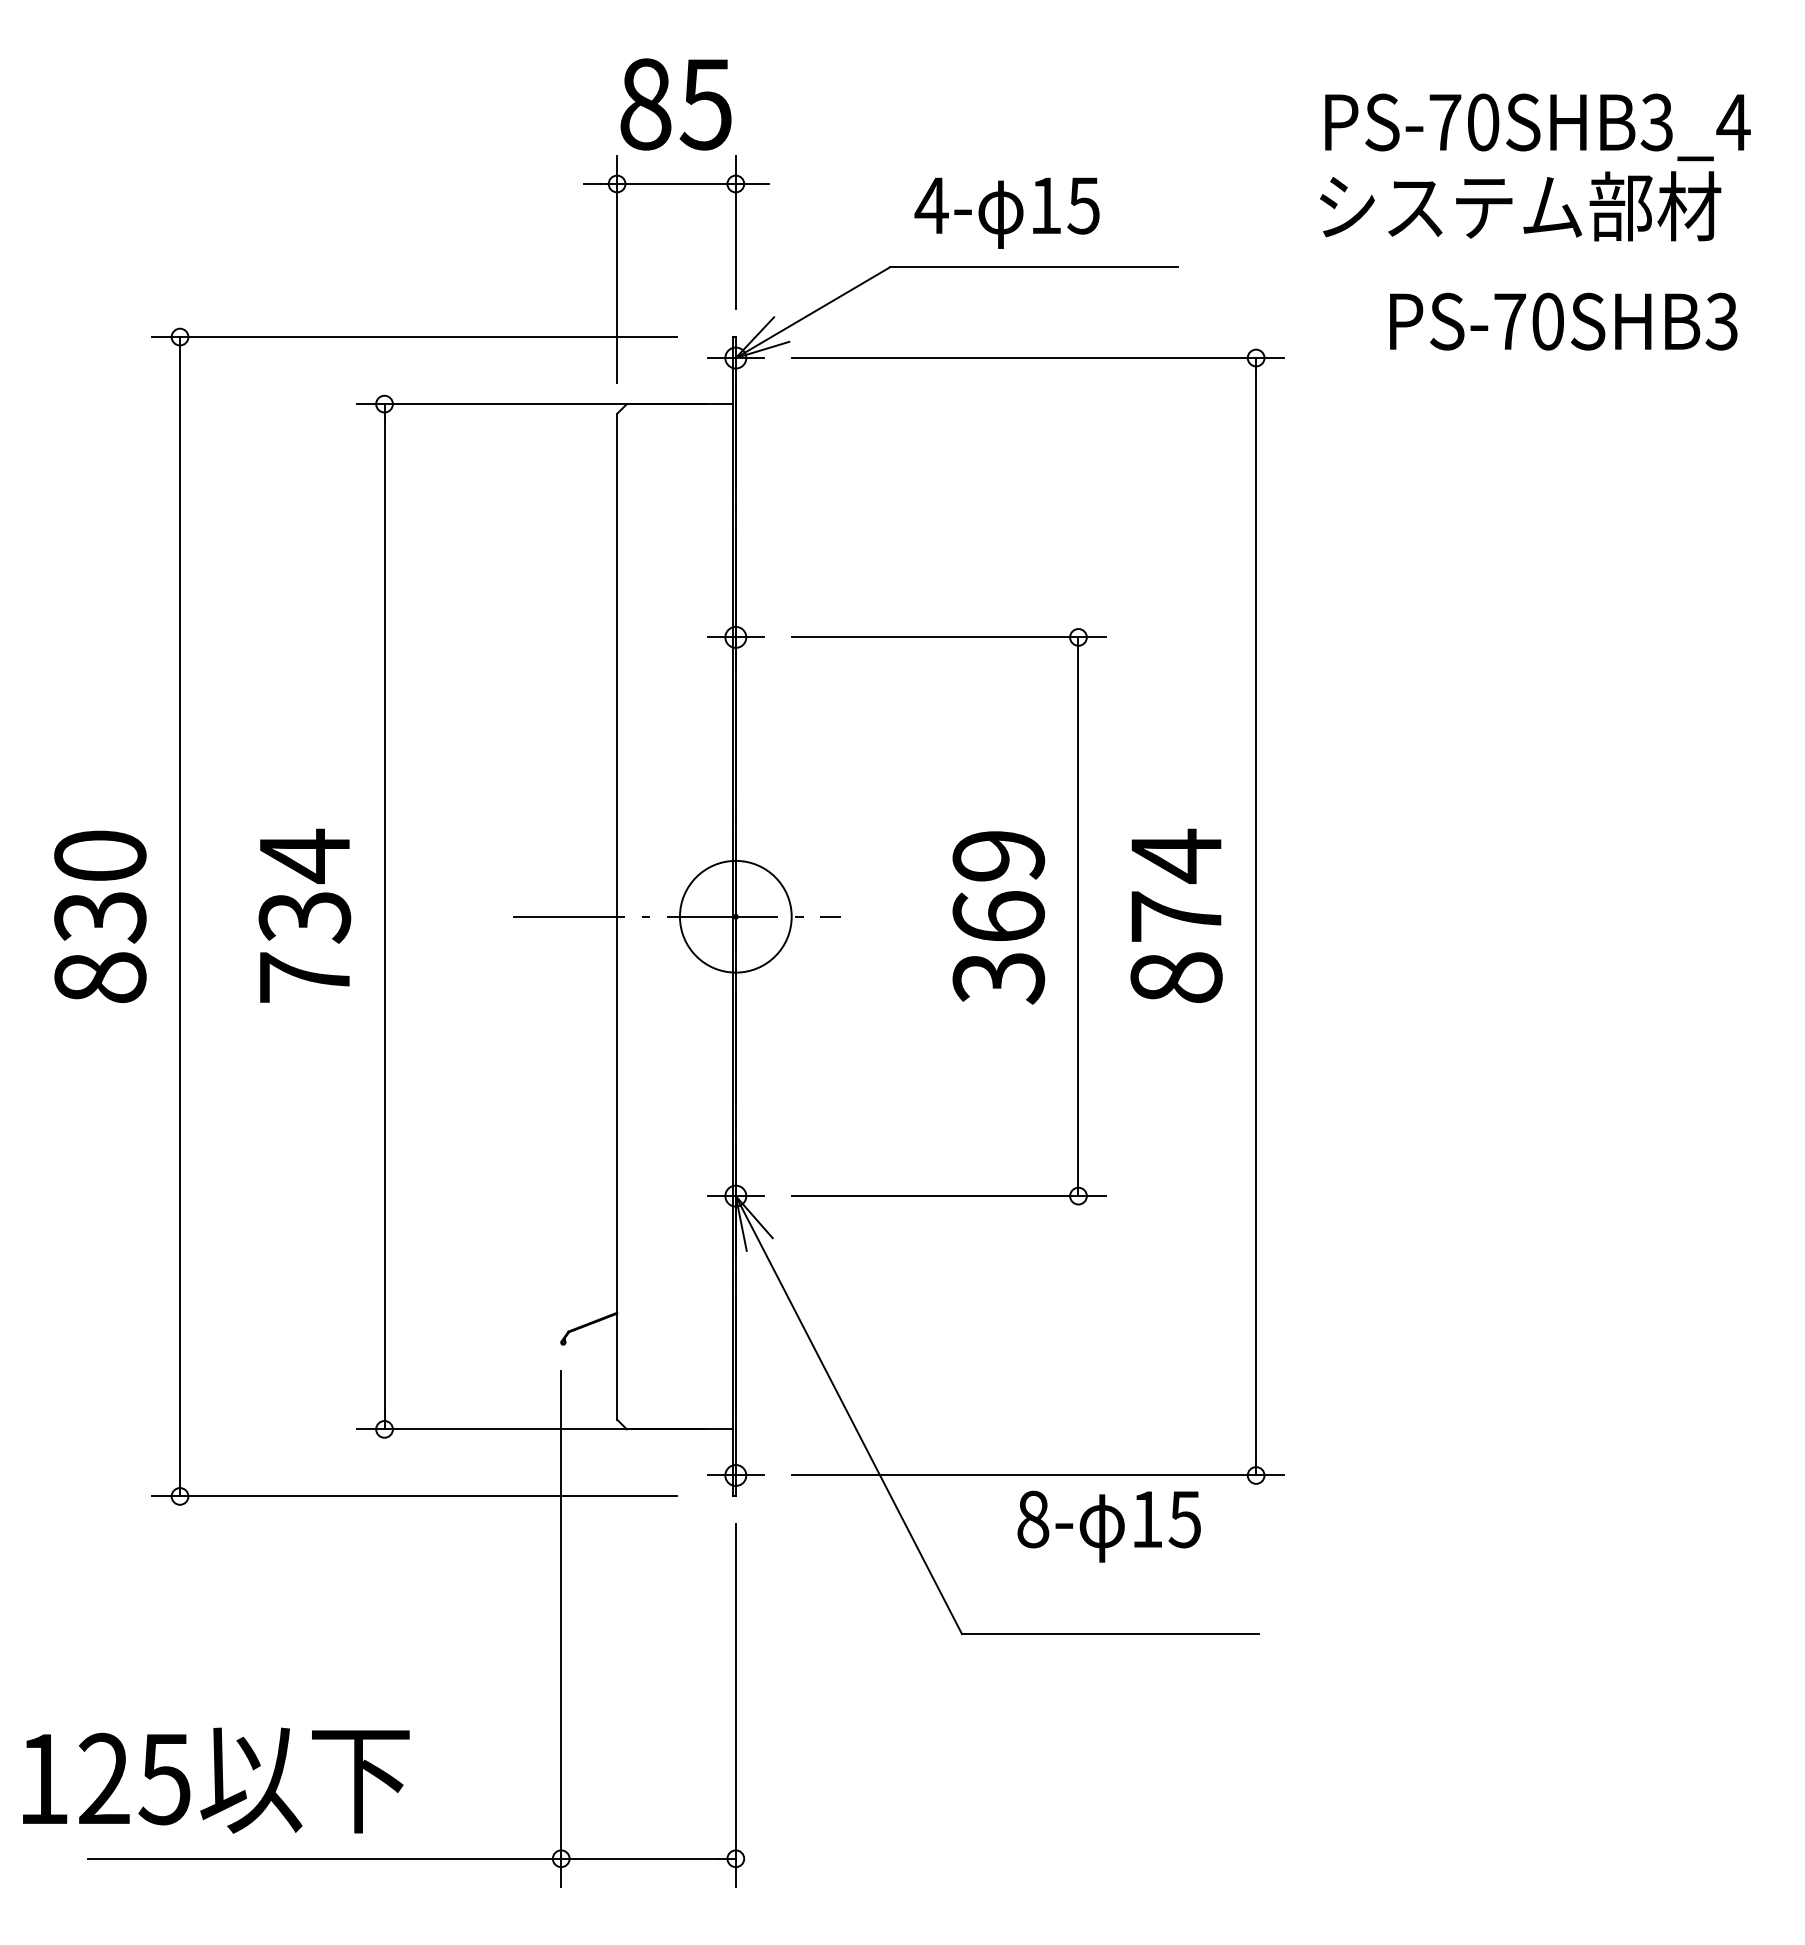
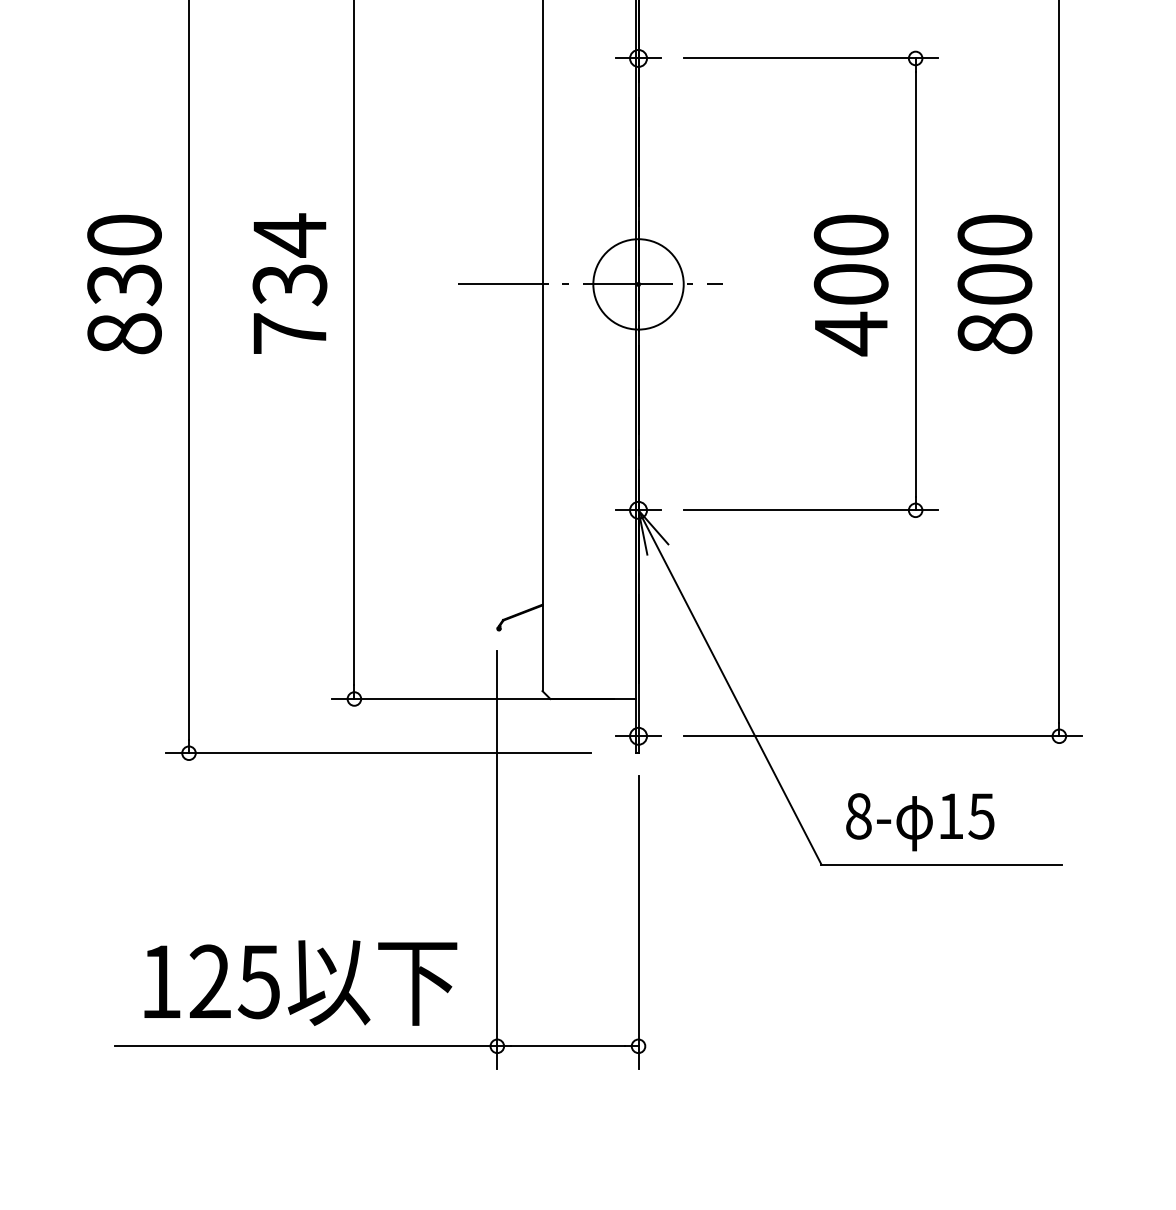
text: (1176, 884) -> (994, 258), 874 -> 800
text: (998, 917) -> (850, 285), 369 -> 400
text: (1108, 1526) -> (919, 822), moved
text: (216, 1780) -> (300, 983), moved

